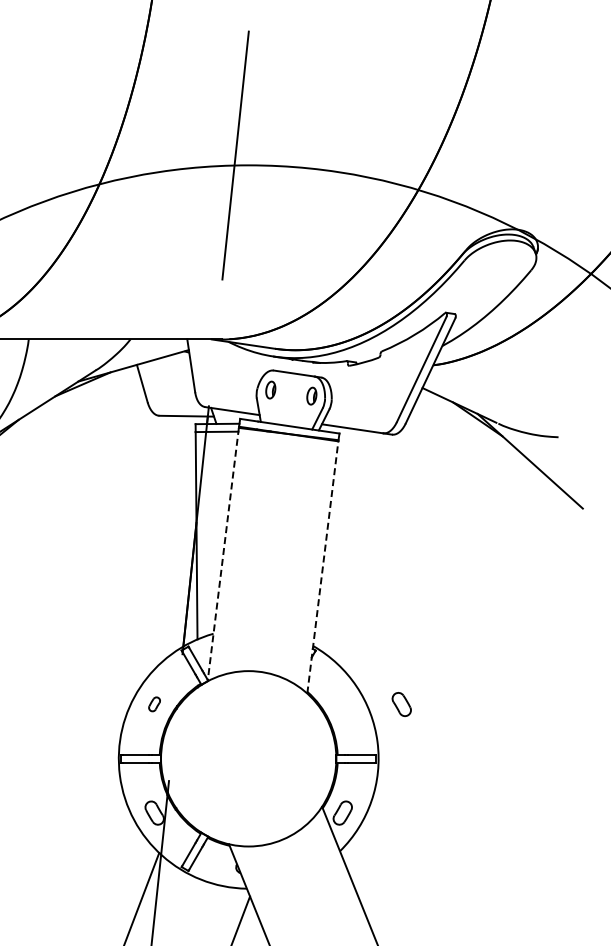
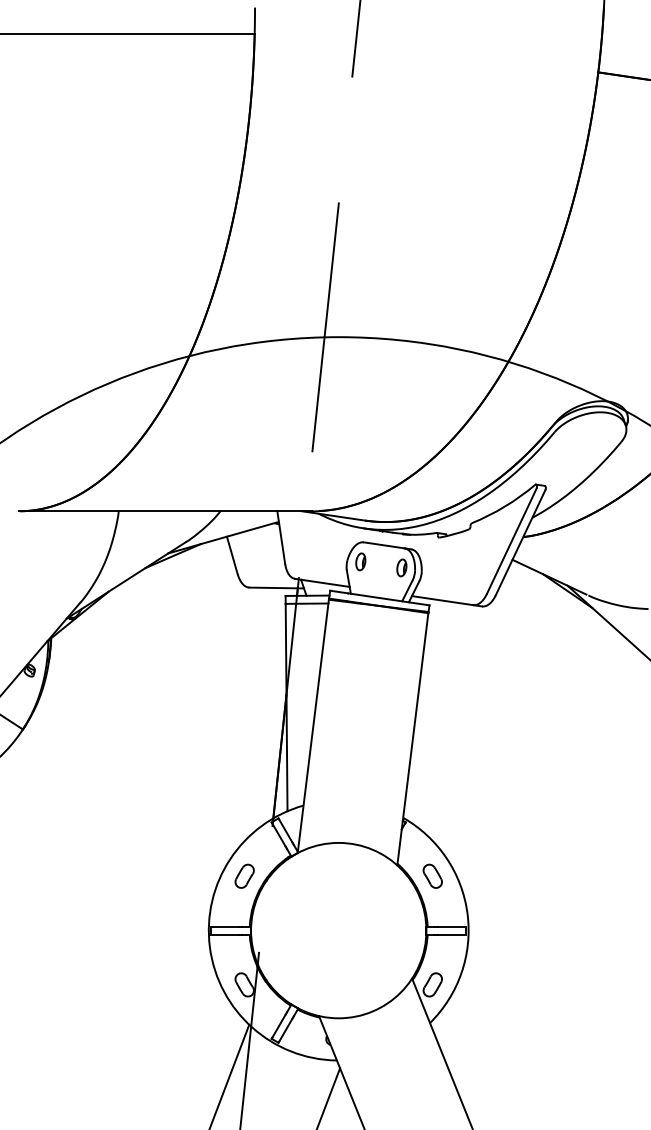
line: (223, 554) -> (313, 726), dashed -> solid
line: (322, 566) -> (412, 738), dashed -> solid
part: (154, 703) -> (244, 875), size x1.67
part: (401, 703) -> (432, 875), moved

